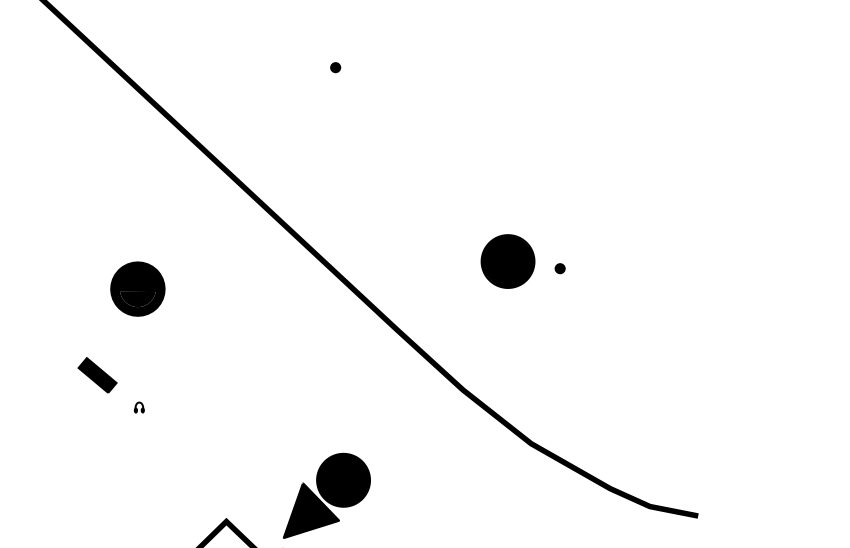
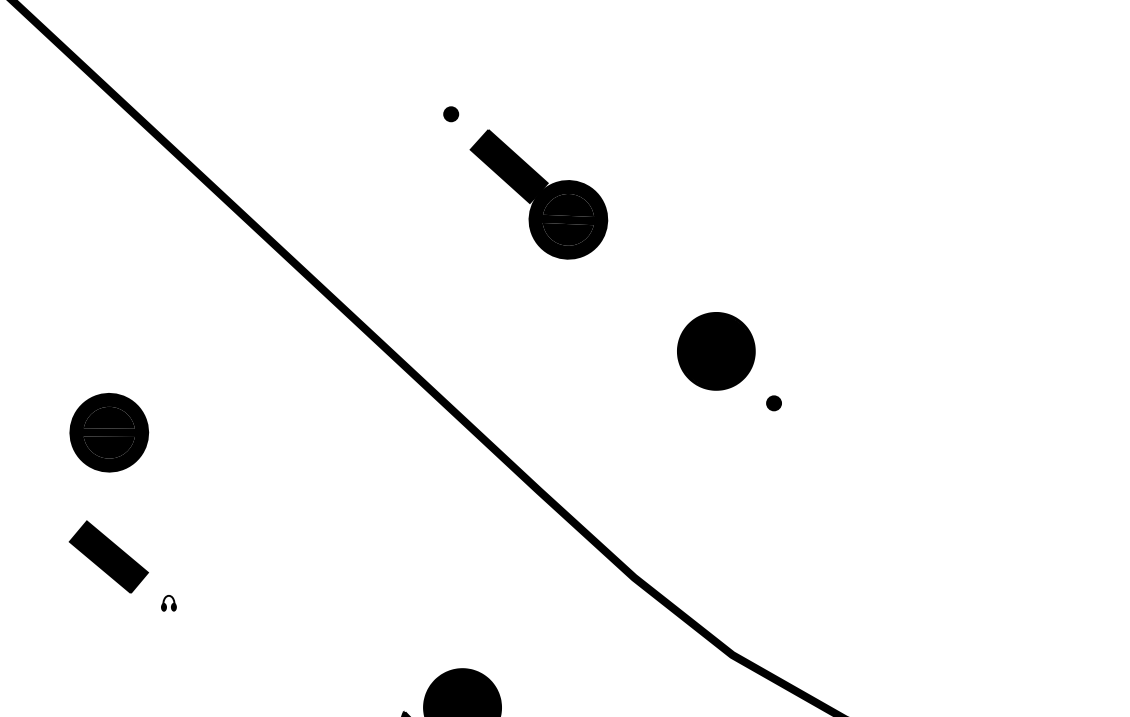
part: (396, 123) -> (538, 194), added
part: (507, 261) -> (715, 351), moved
part: (137, 288) -> (108, 431), moved
part: (97, 374) -> (108, 555), size x1.43

